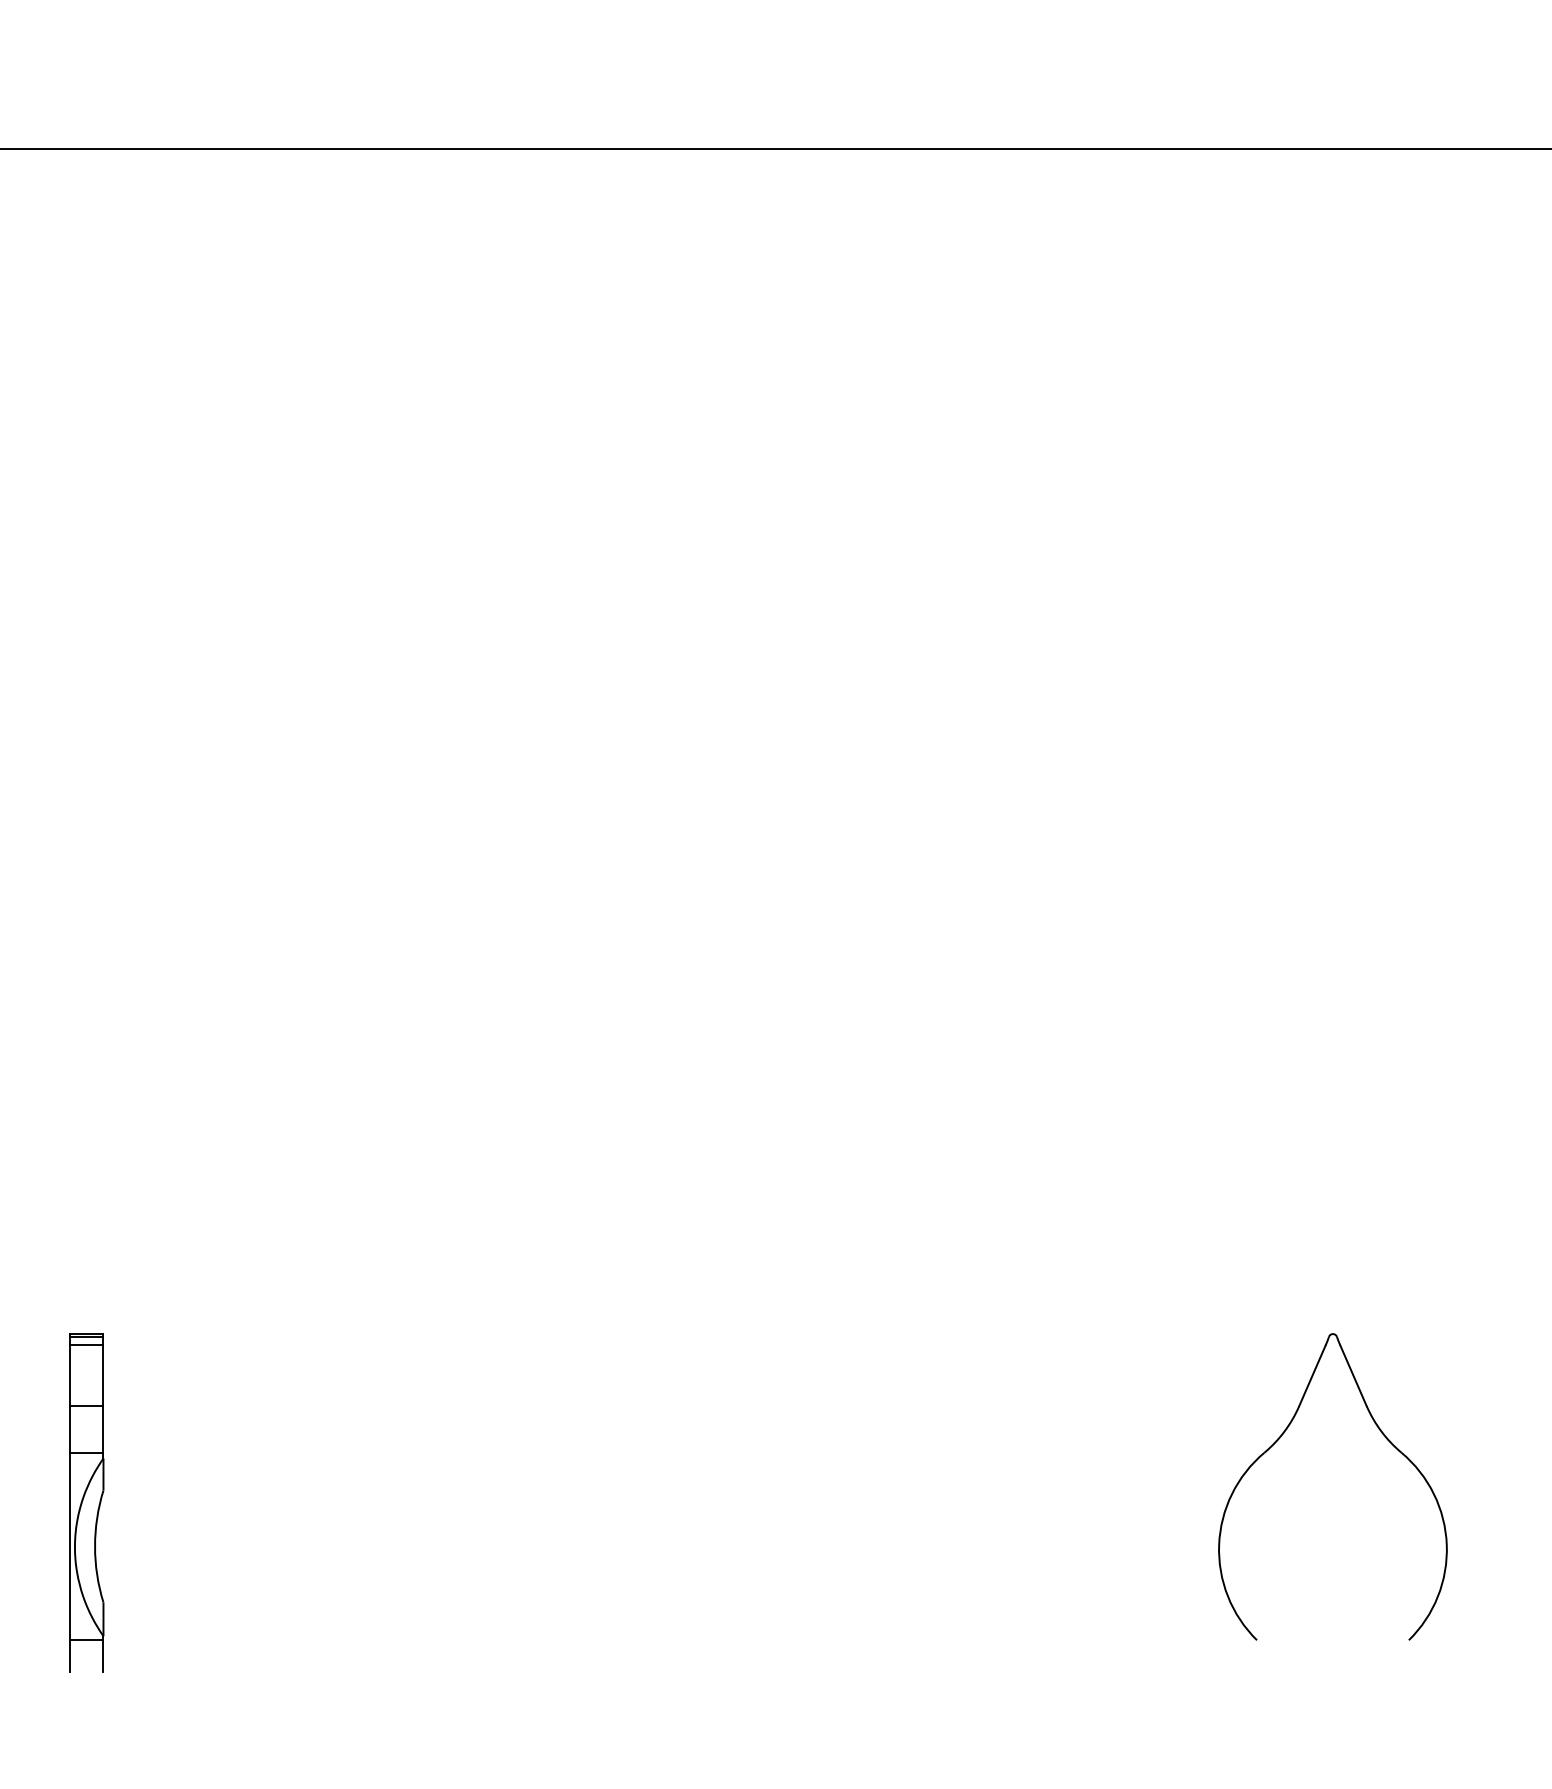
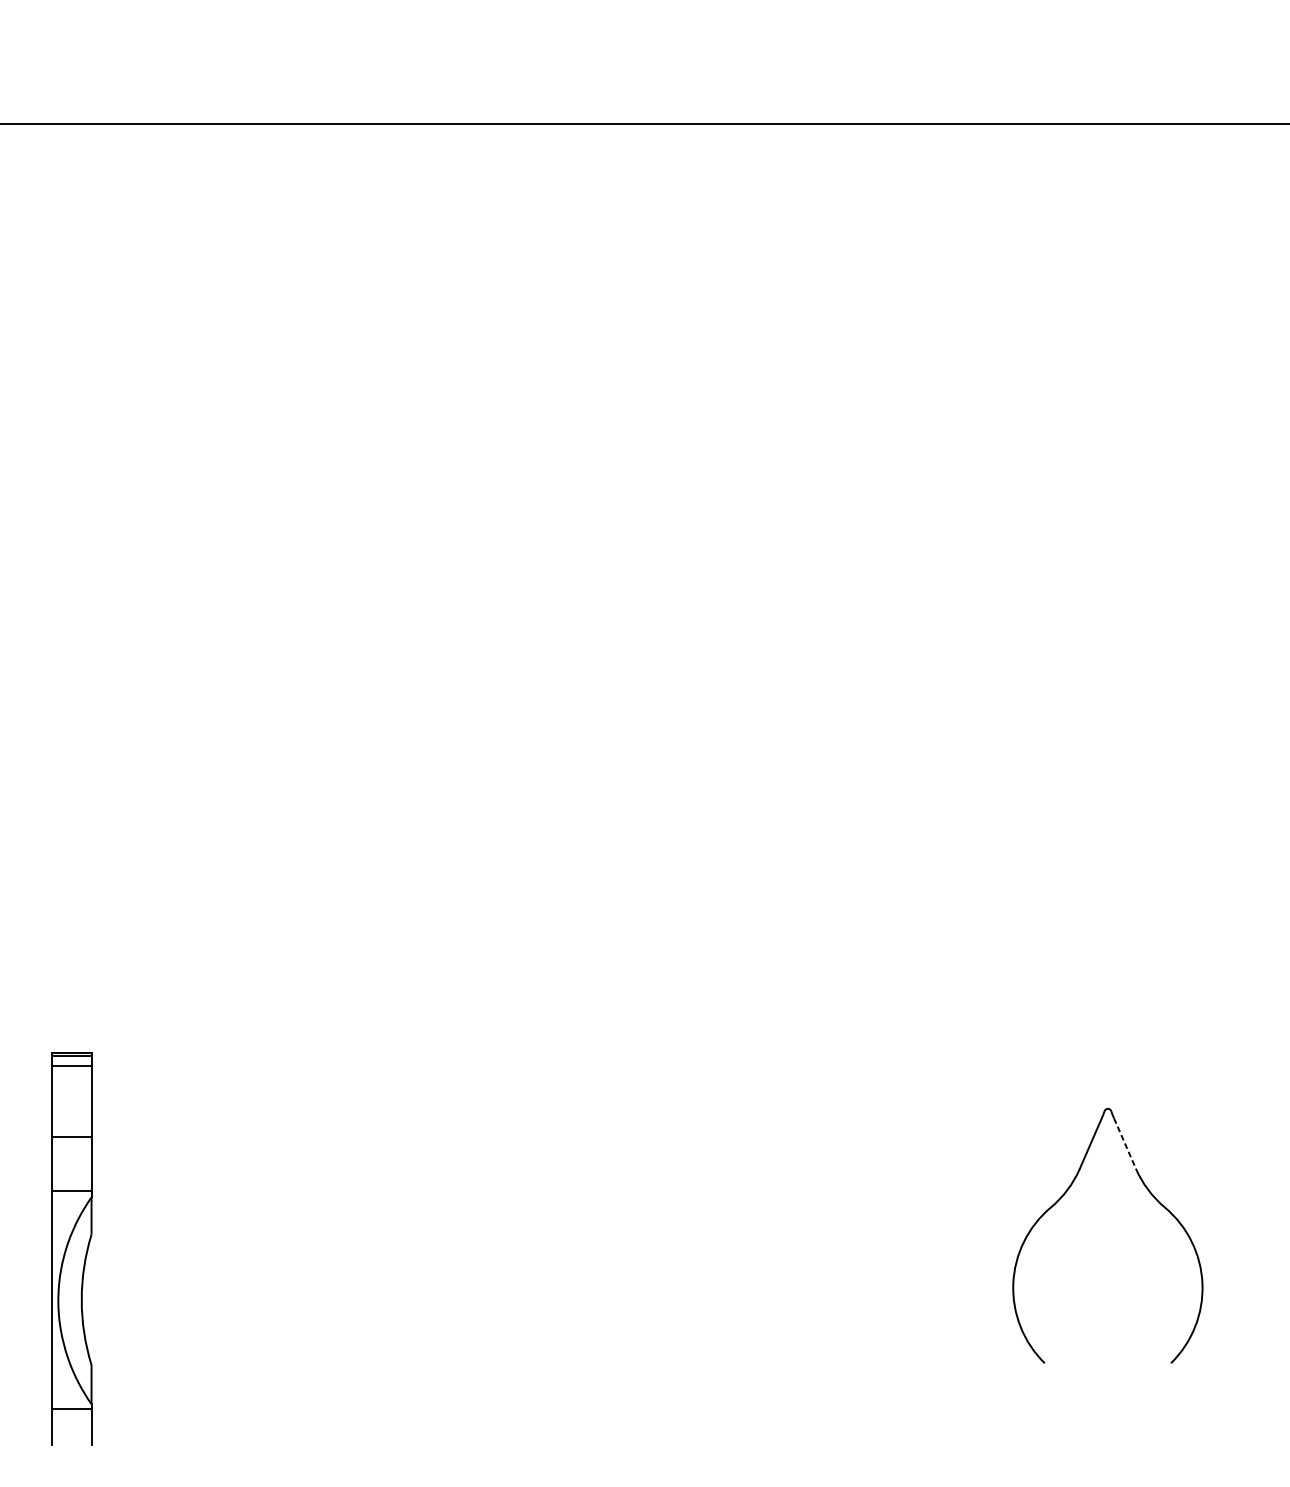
line: (1353, 1376) -> (1124, 1144), solid -> dashed
part: (86, 1502) -> (71, 1248), size x1.4

